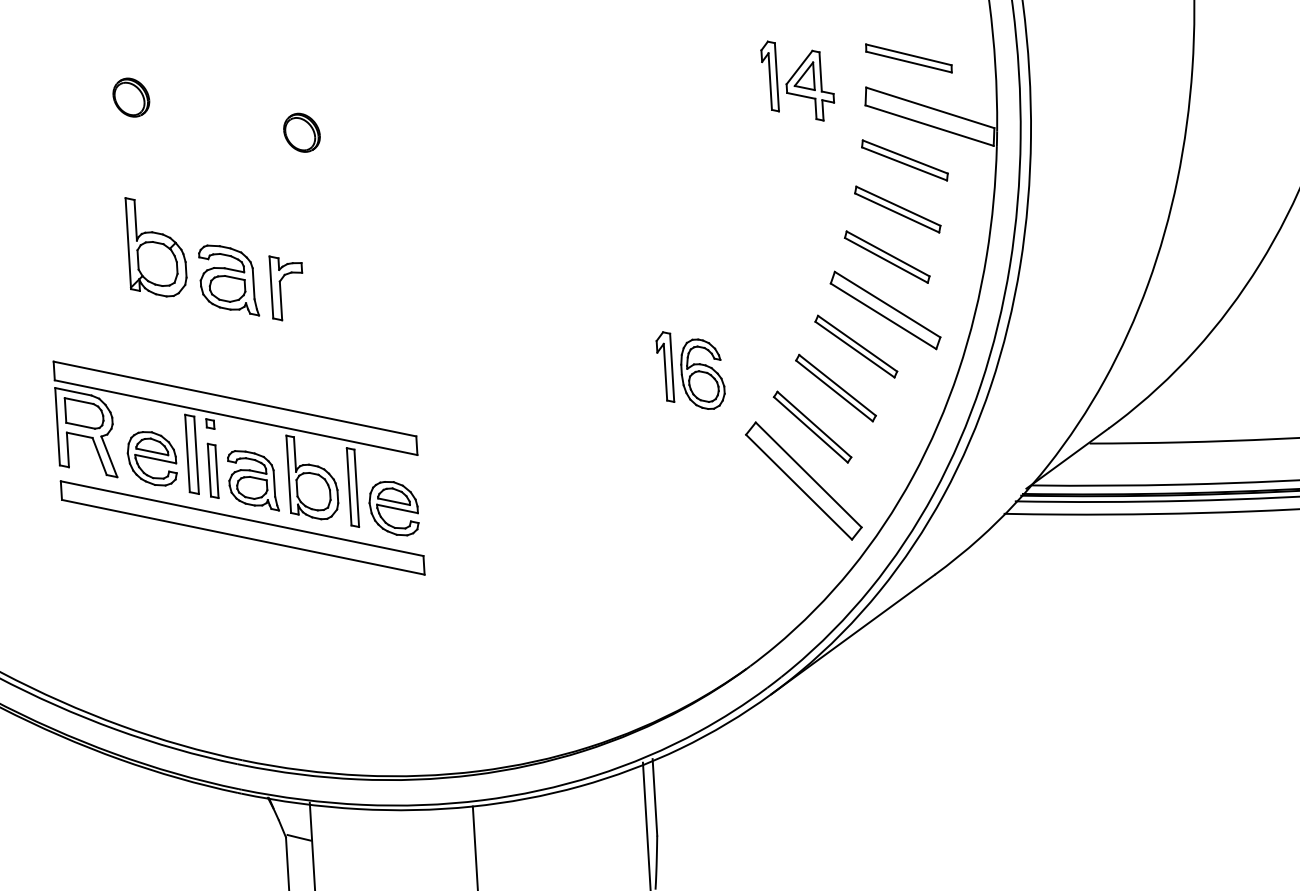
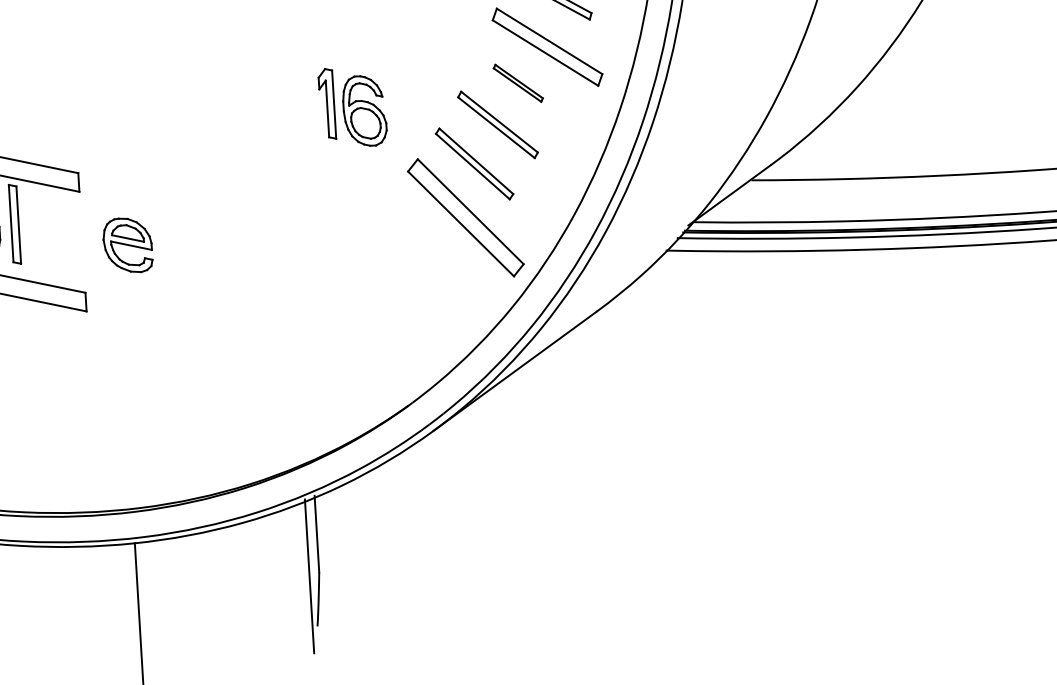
part: (856, 346) -> (518, 83), size x0.6
part: (393, 508) -> (127, 245), moved

